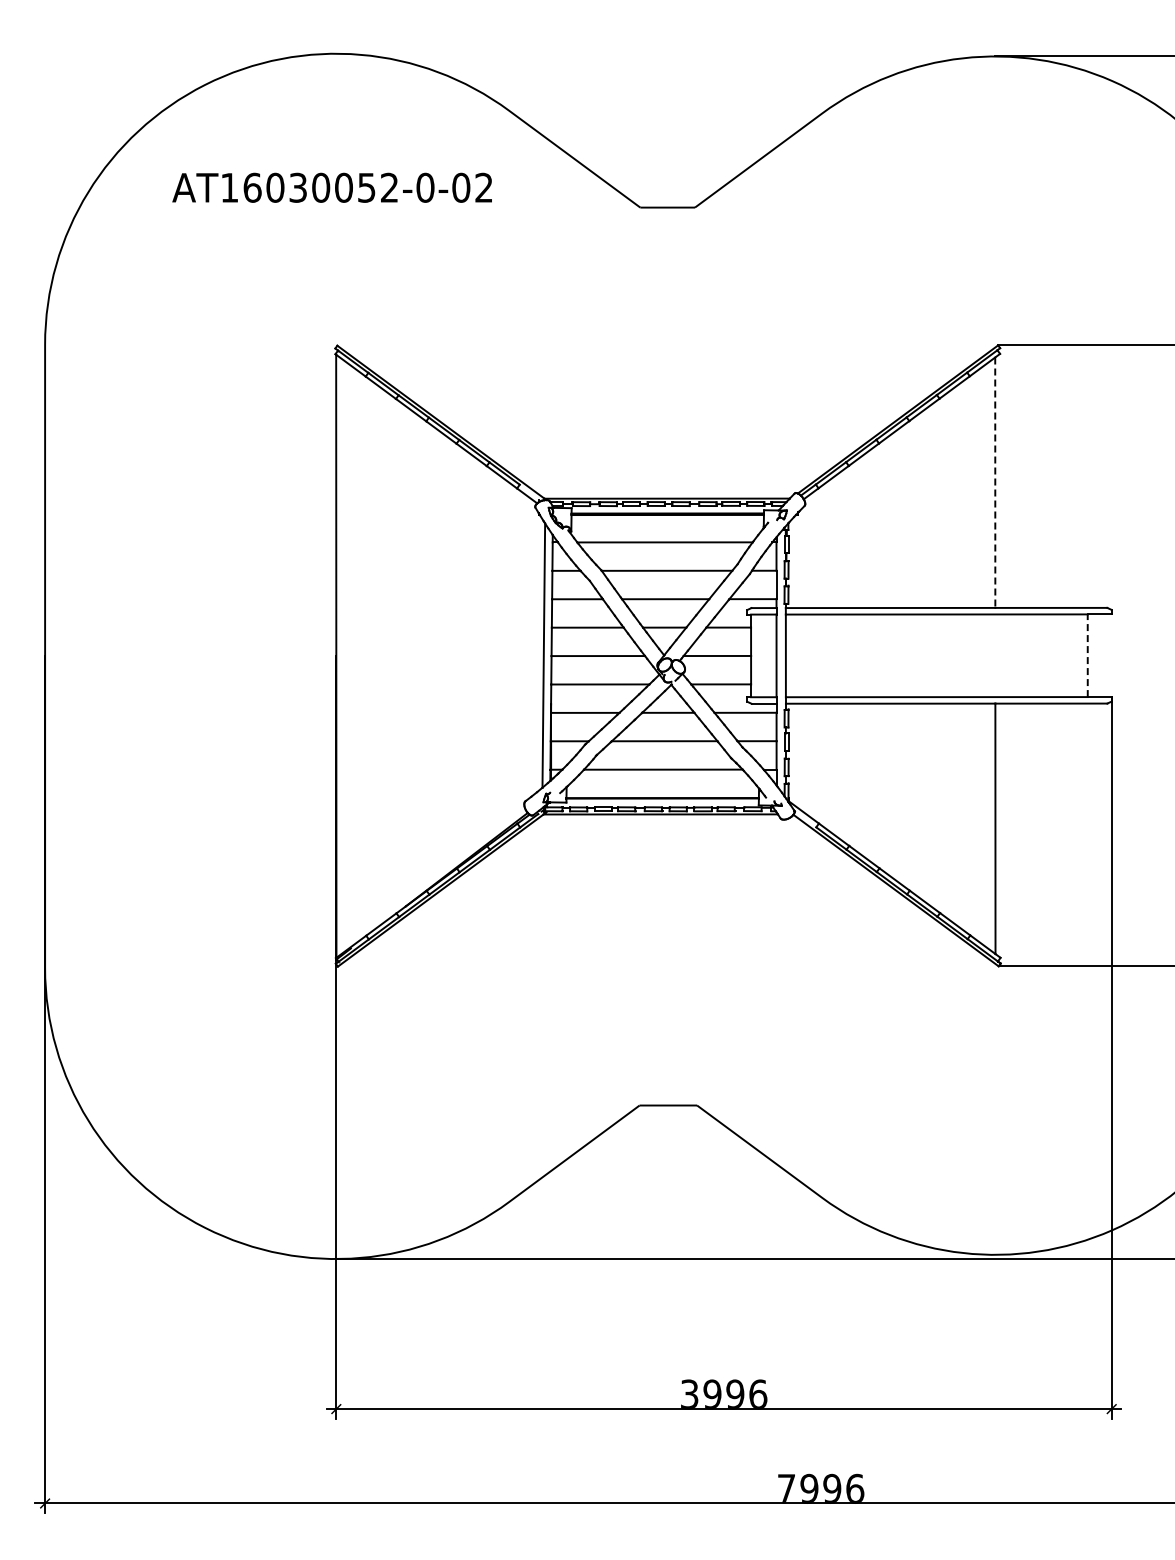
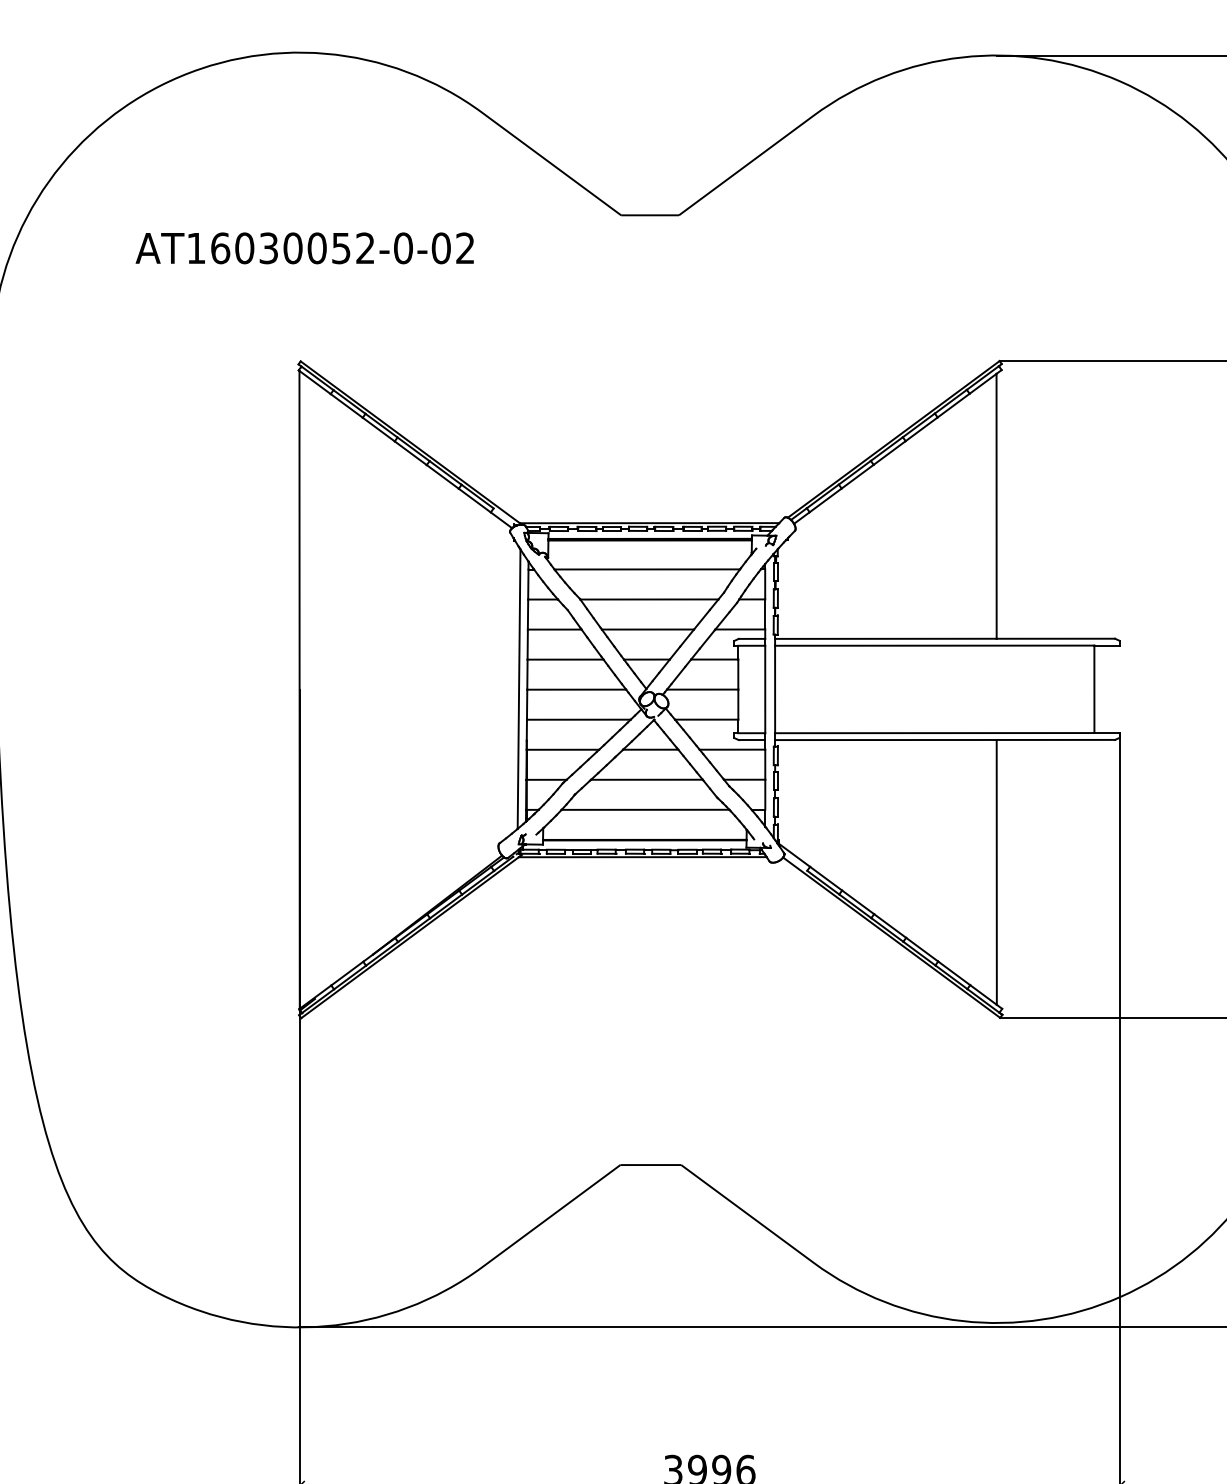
text: (331, 187) -> (304, 248), moved
line: (995, 483) -> (996, 507), dashed -> solid
line: (1087, 655) -> (1094, 689), dashed -> solid

